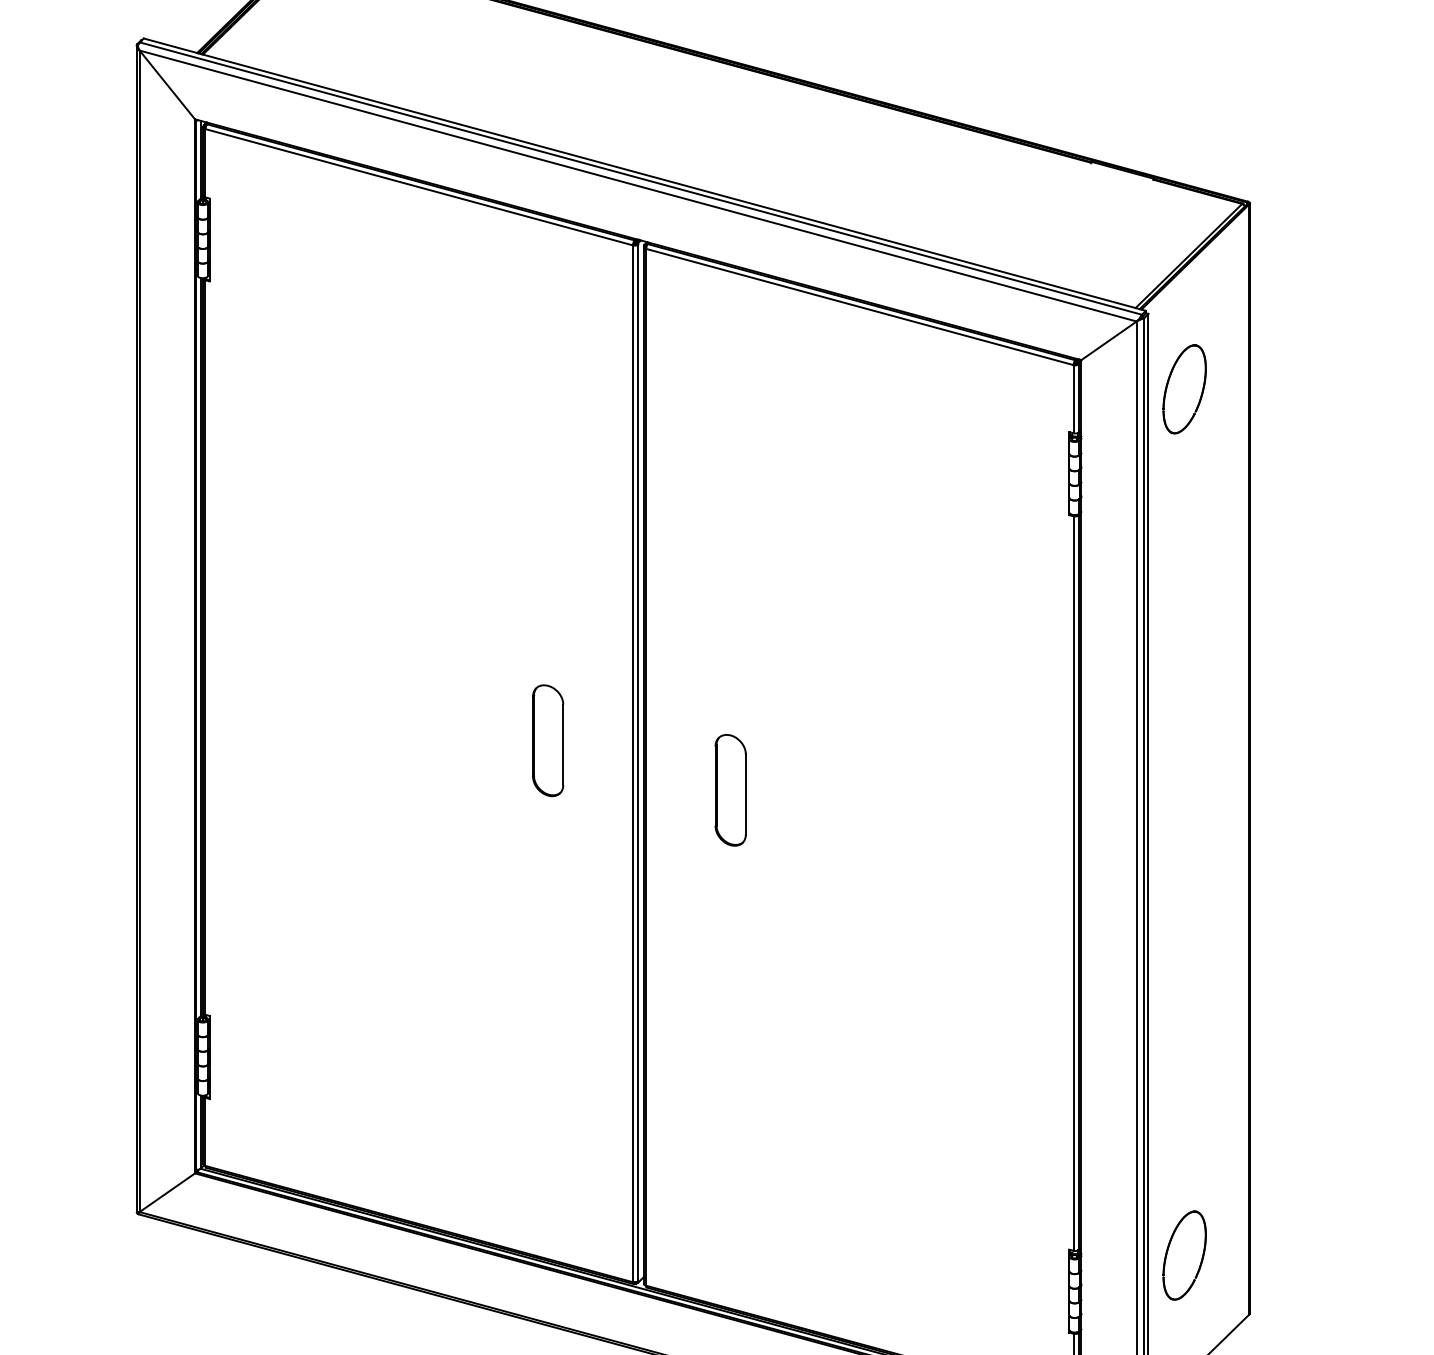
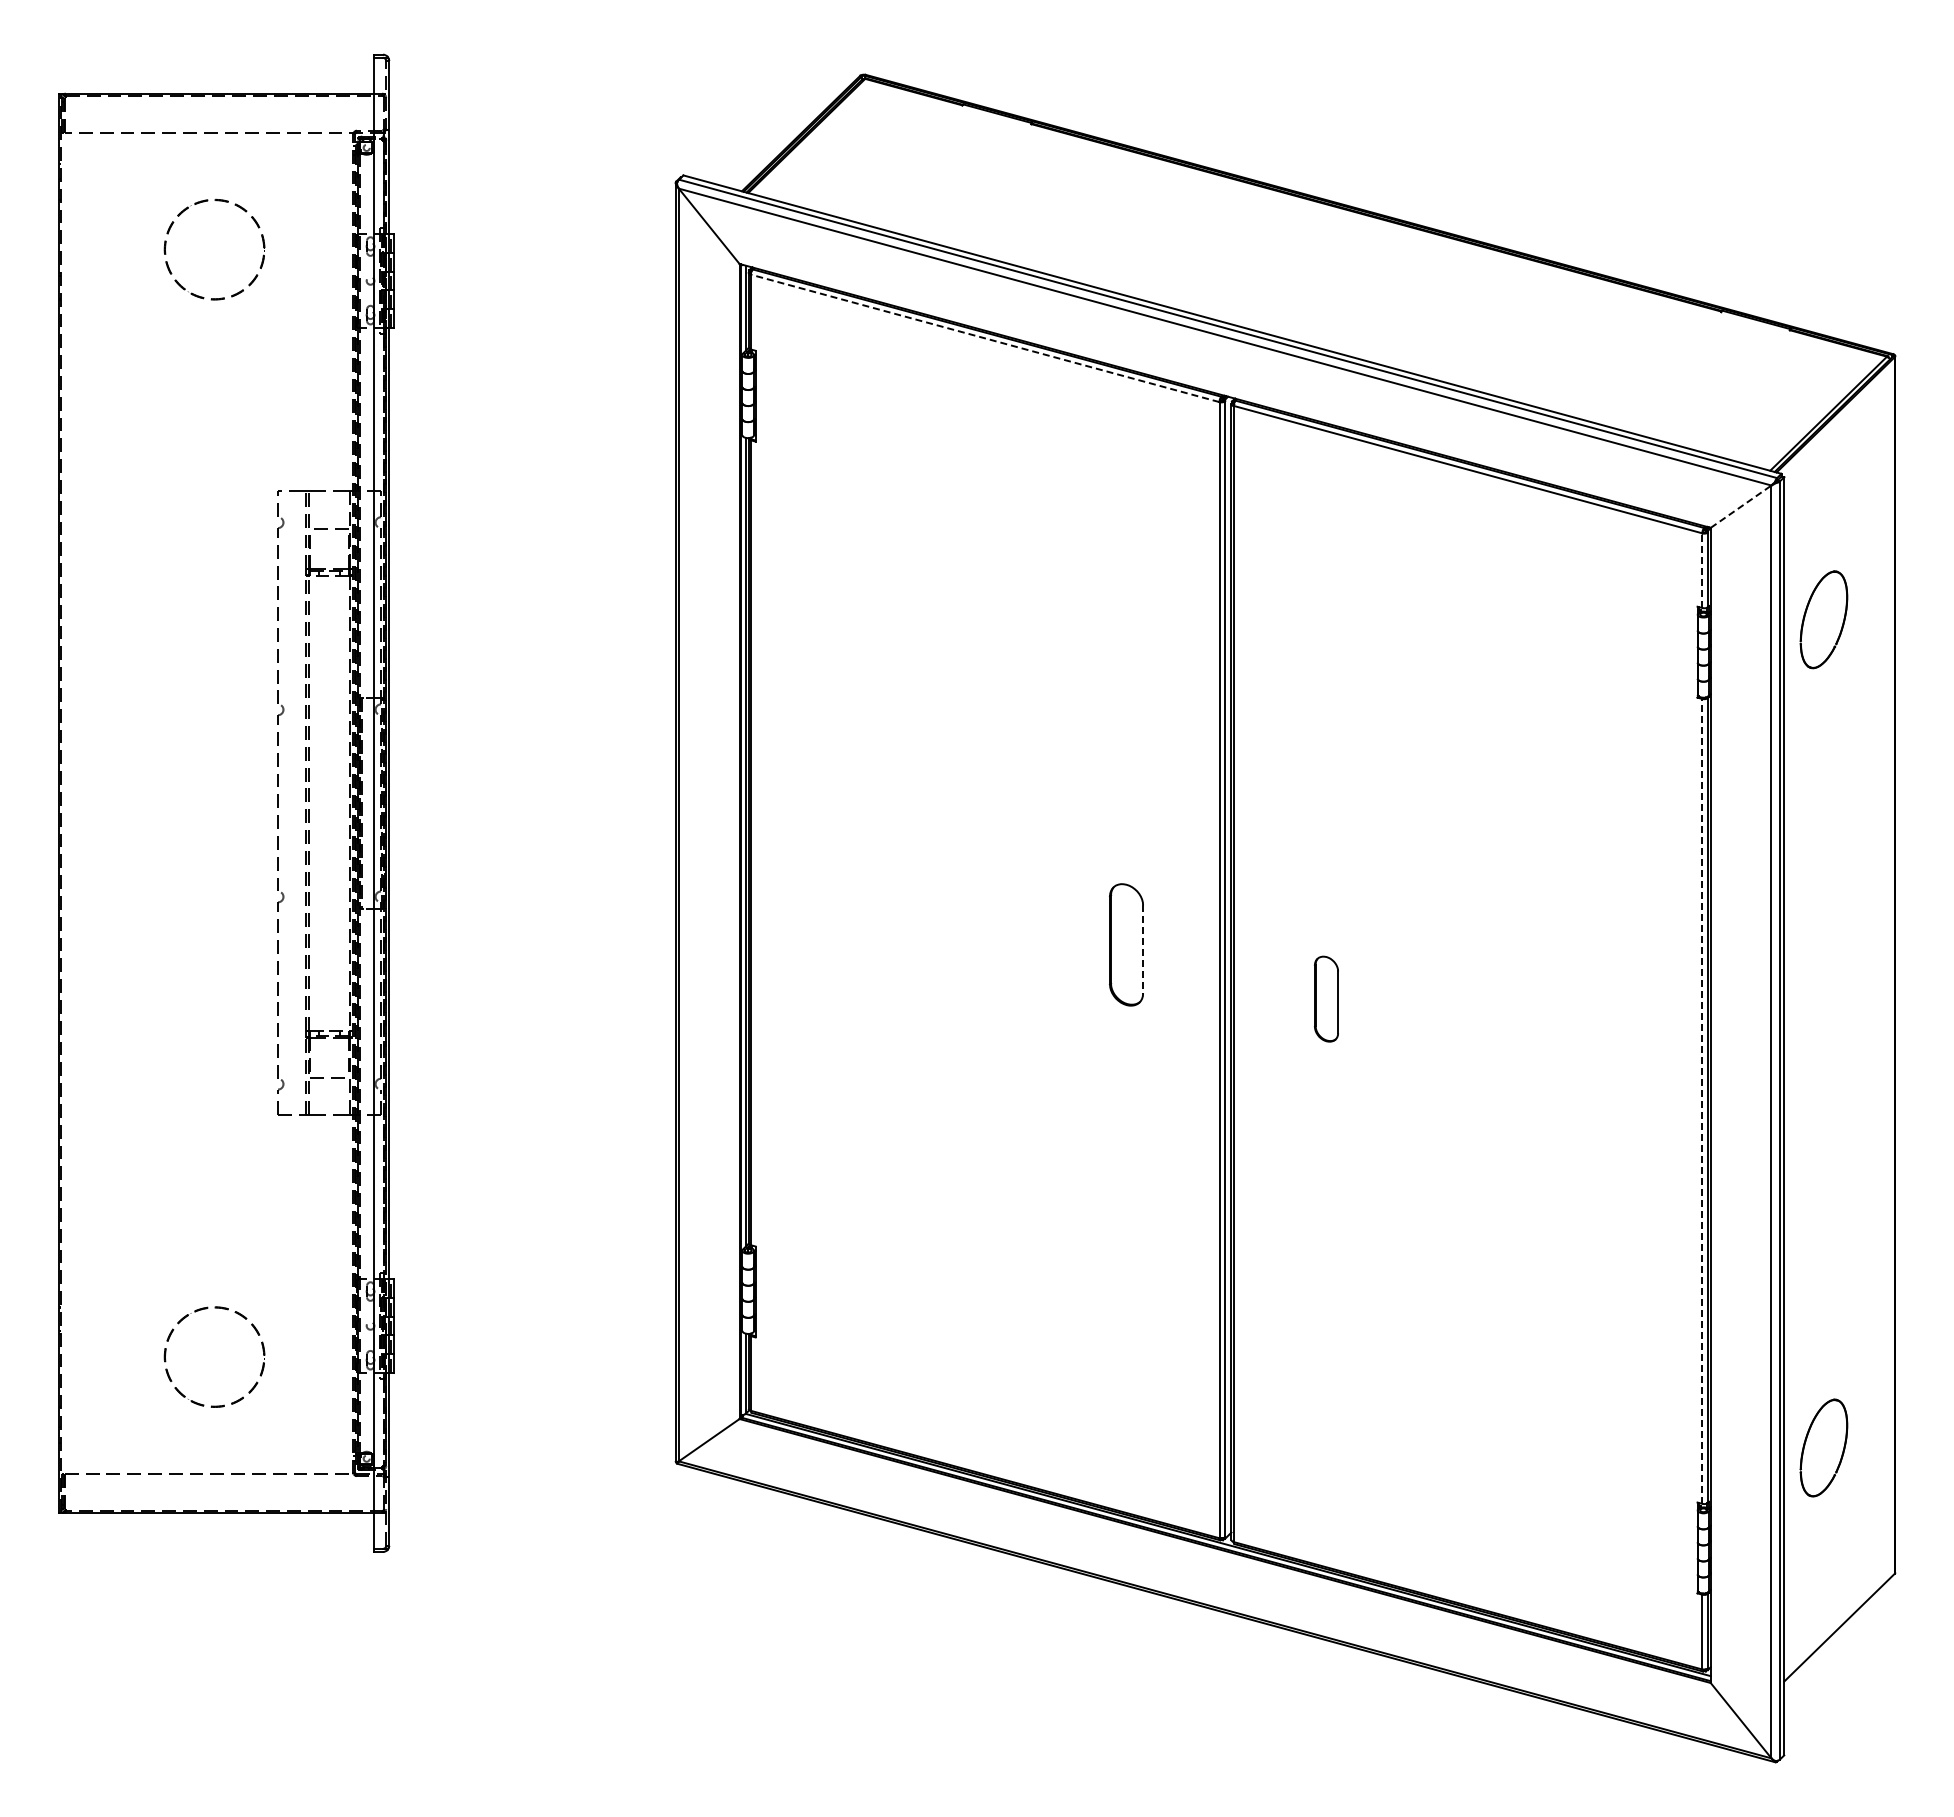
line: (419, 187) -> (985, 338), solid -> dashed
line: (1109, 340) -> (1741, 506), solid -> dashed
part: (1184, 389) -> (1823, 619), moved
line: (1073, 399) -> (1702, 570), solid -> dashed
line: (563, 744) -> (1143, 949), solid -> dashed
part: (730, 789) -> (1326, 998), size x0.7
line: (1073, 882) -> (1702, 1100), solid -> dashed
part: (1184, 1255) -> (1823, 1447), moved

